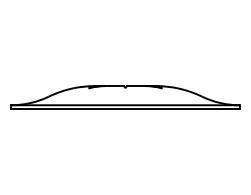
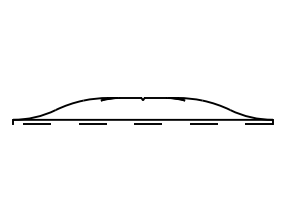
line: (125, 109) -> (142, 124), solid -> dashed

